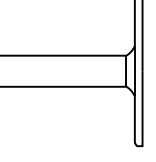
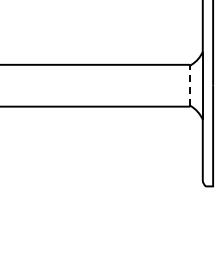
line: (125, 71) -> (190, 85), solid -> dashed

